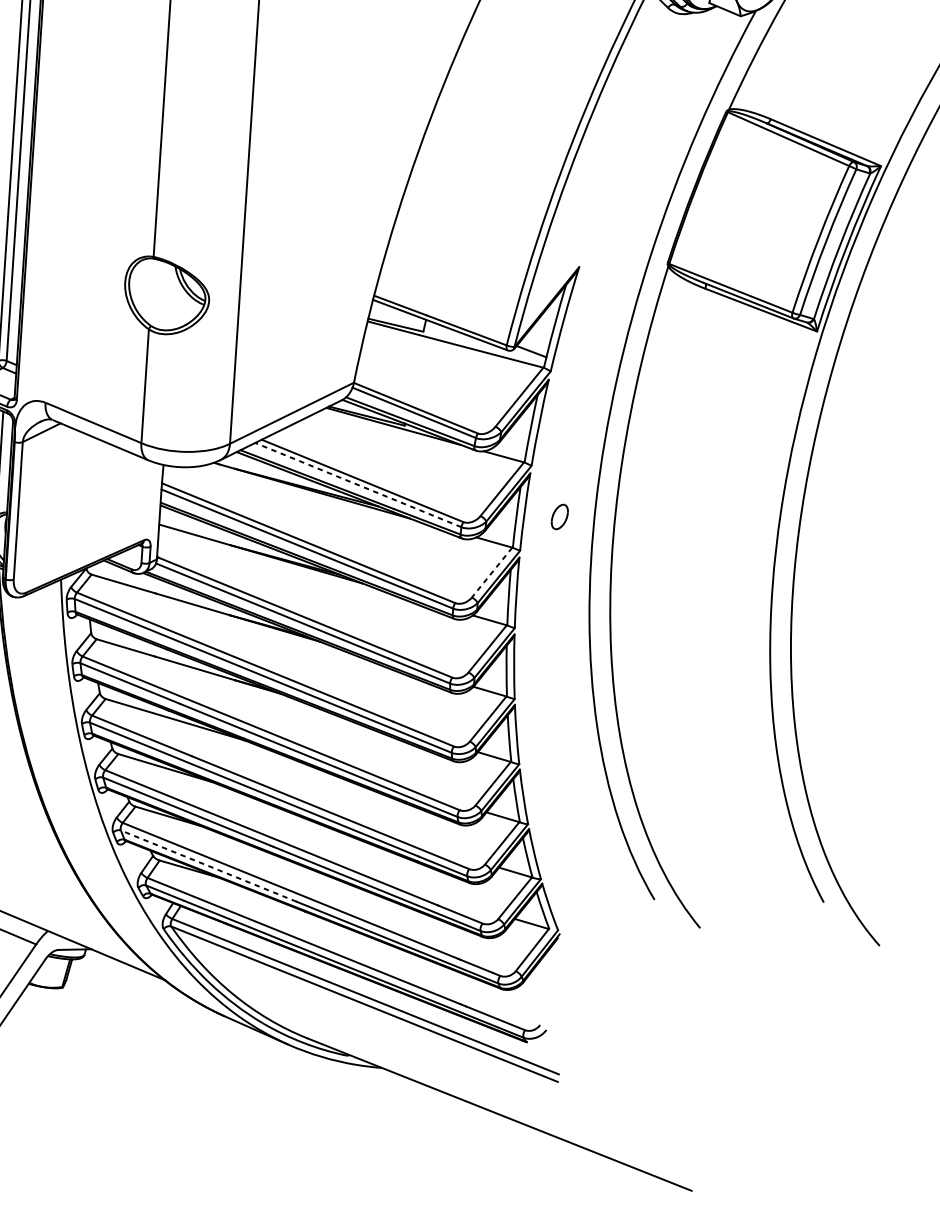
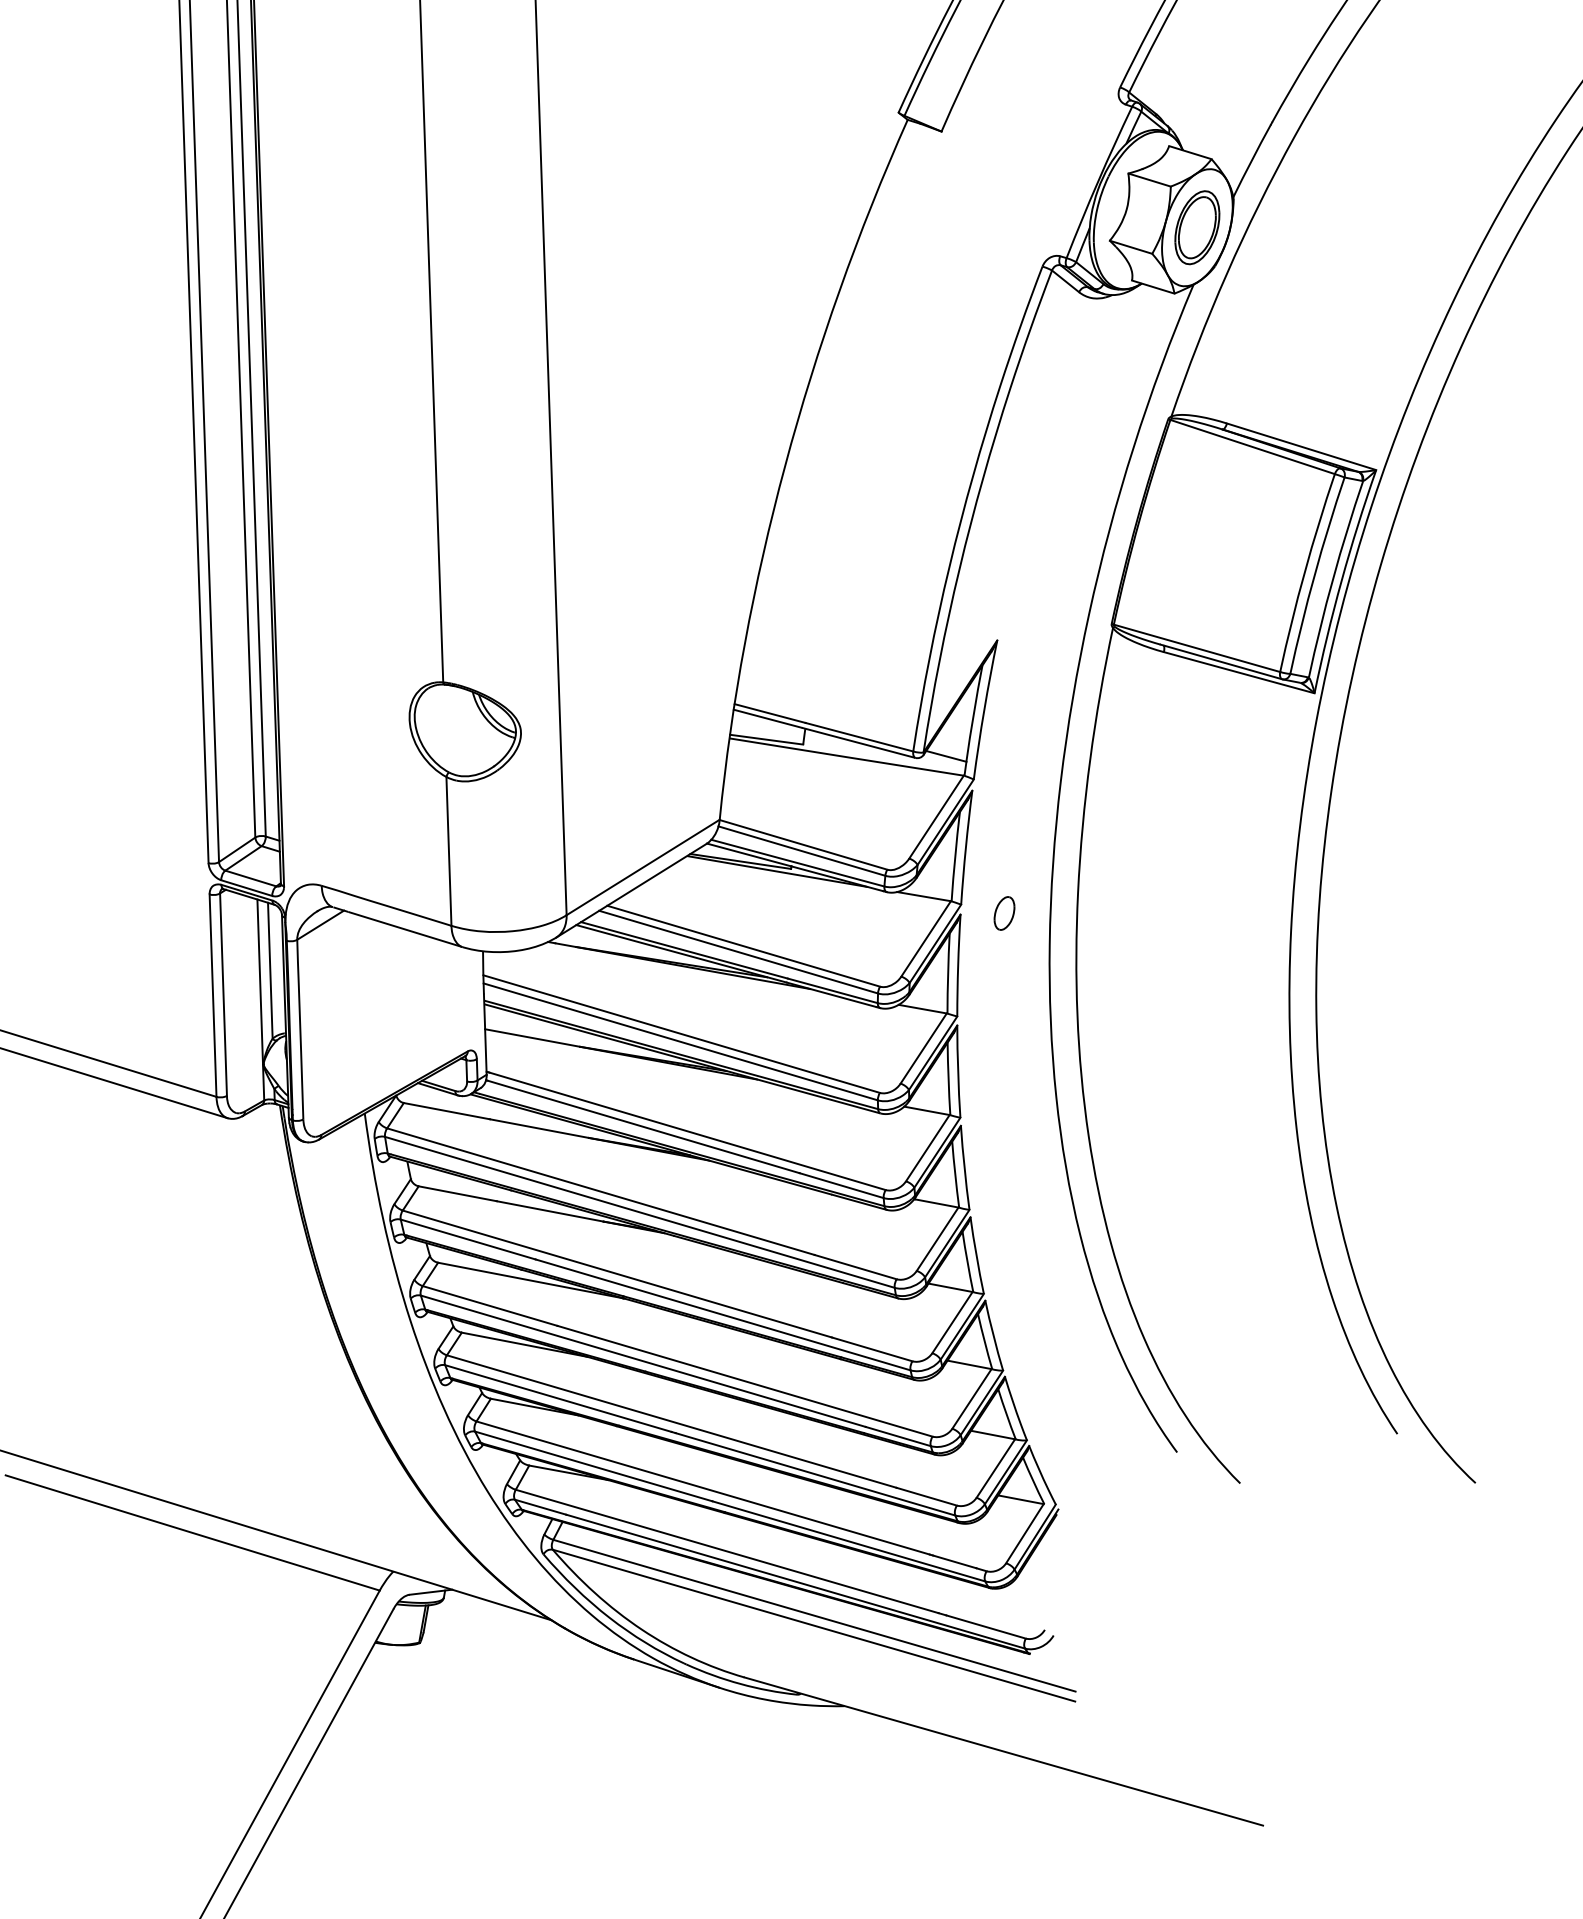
line: (358, 485) -> (738, 952), dashed -> solid
part: (559, 517) -> (1004, 913), moved
line: (491, 572) -> (923, 1048), dashed -> solid
line: (208, 866) -> (593, 1466), dashed -> solid

